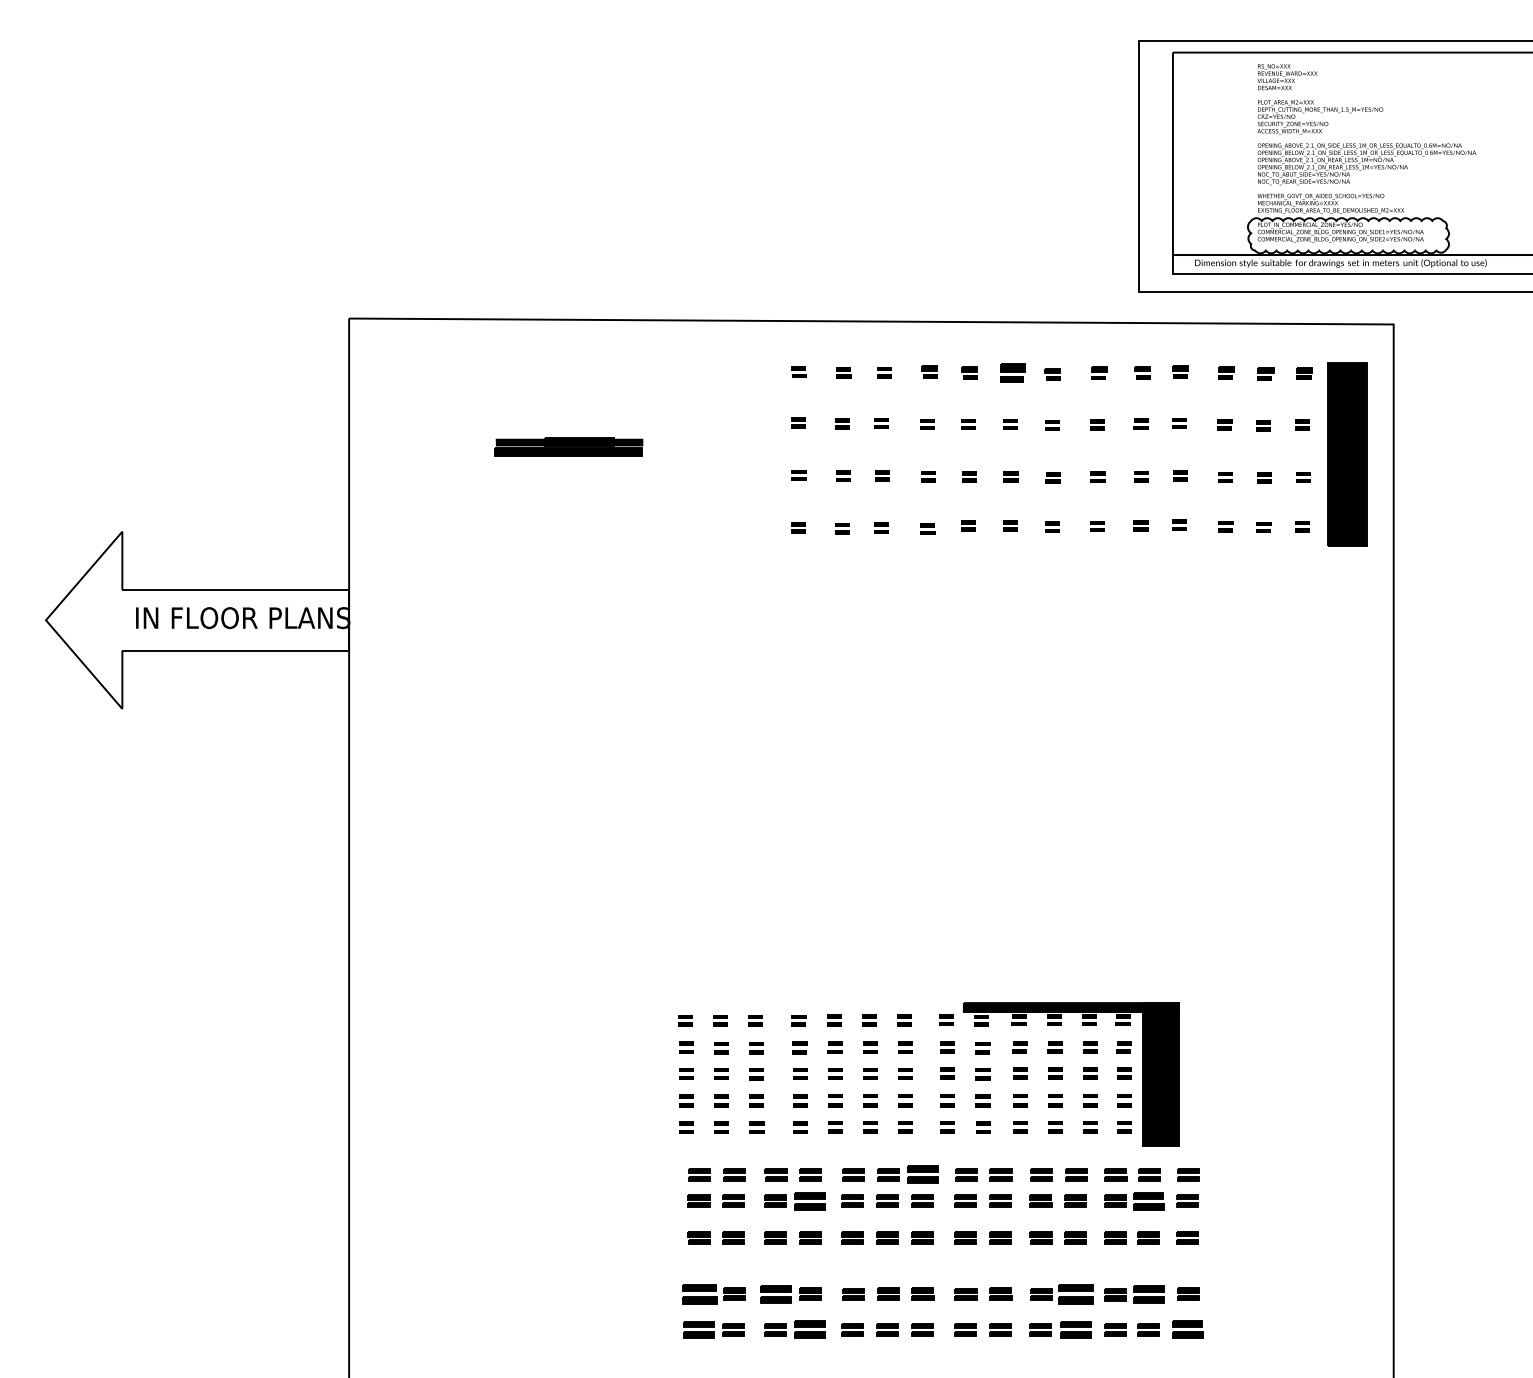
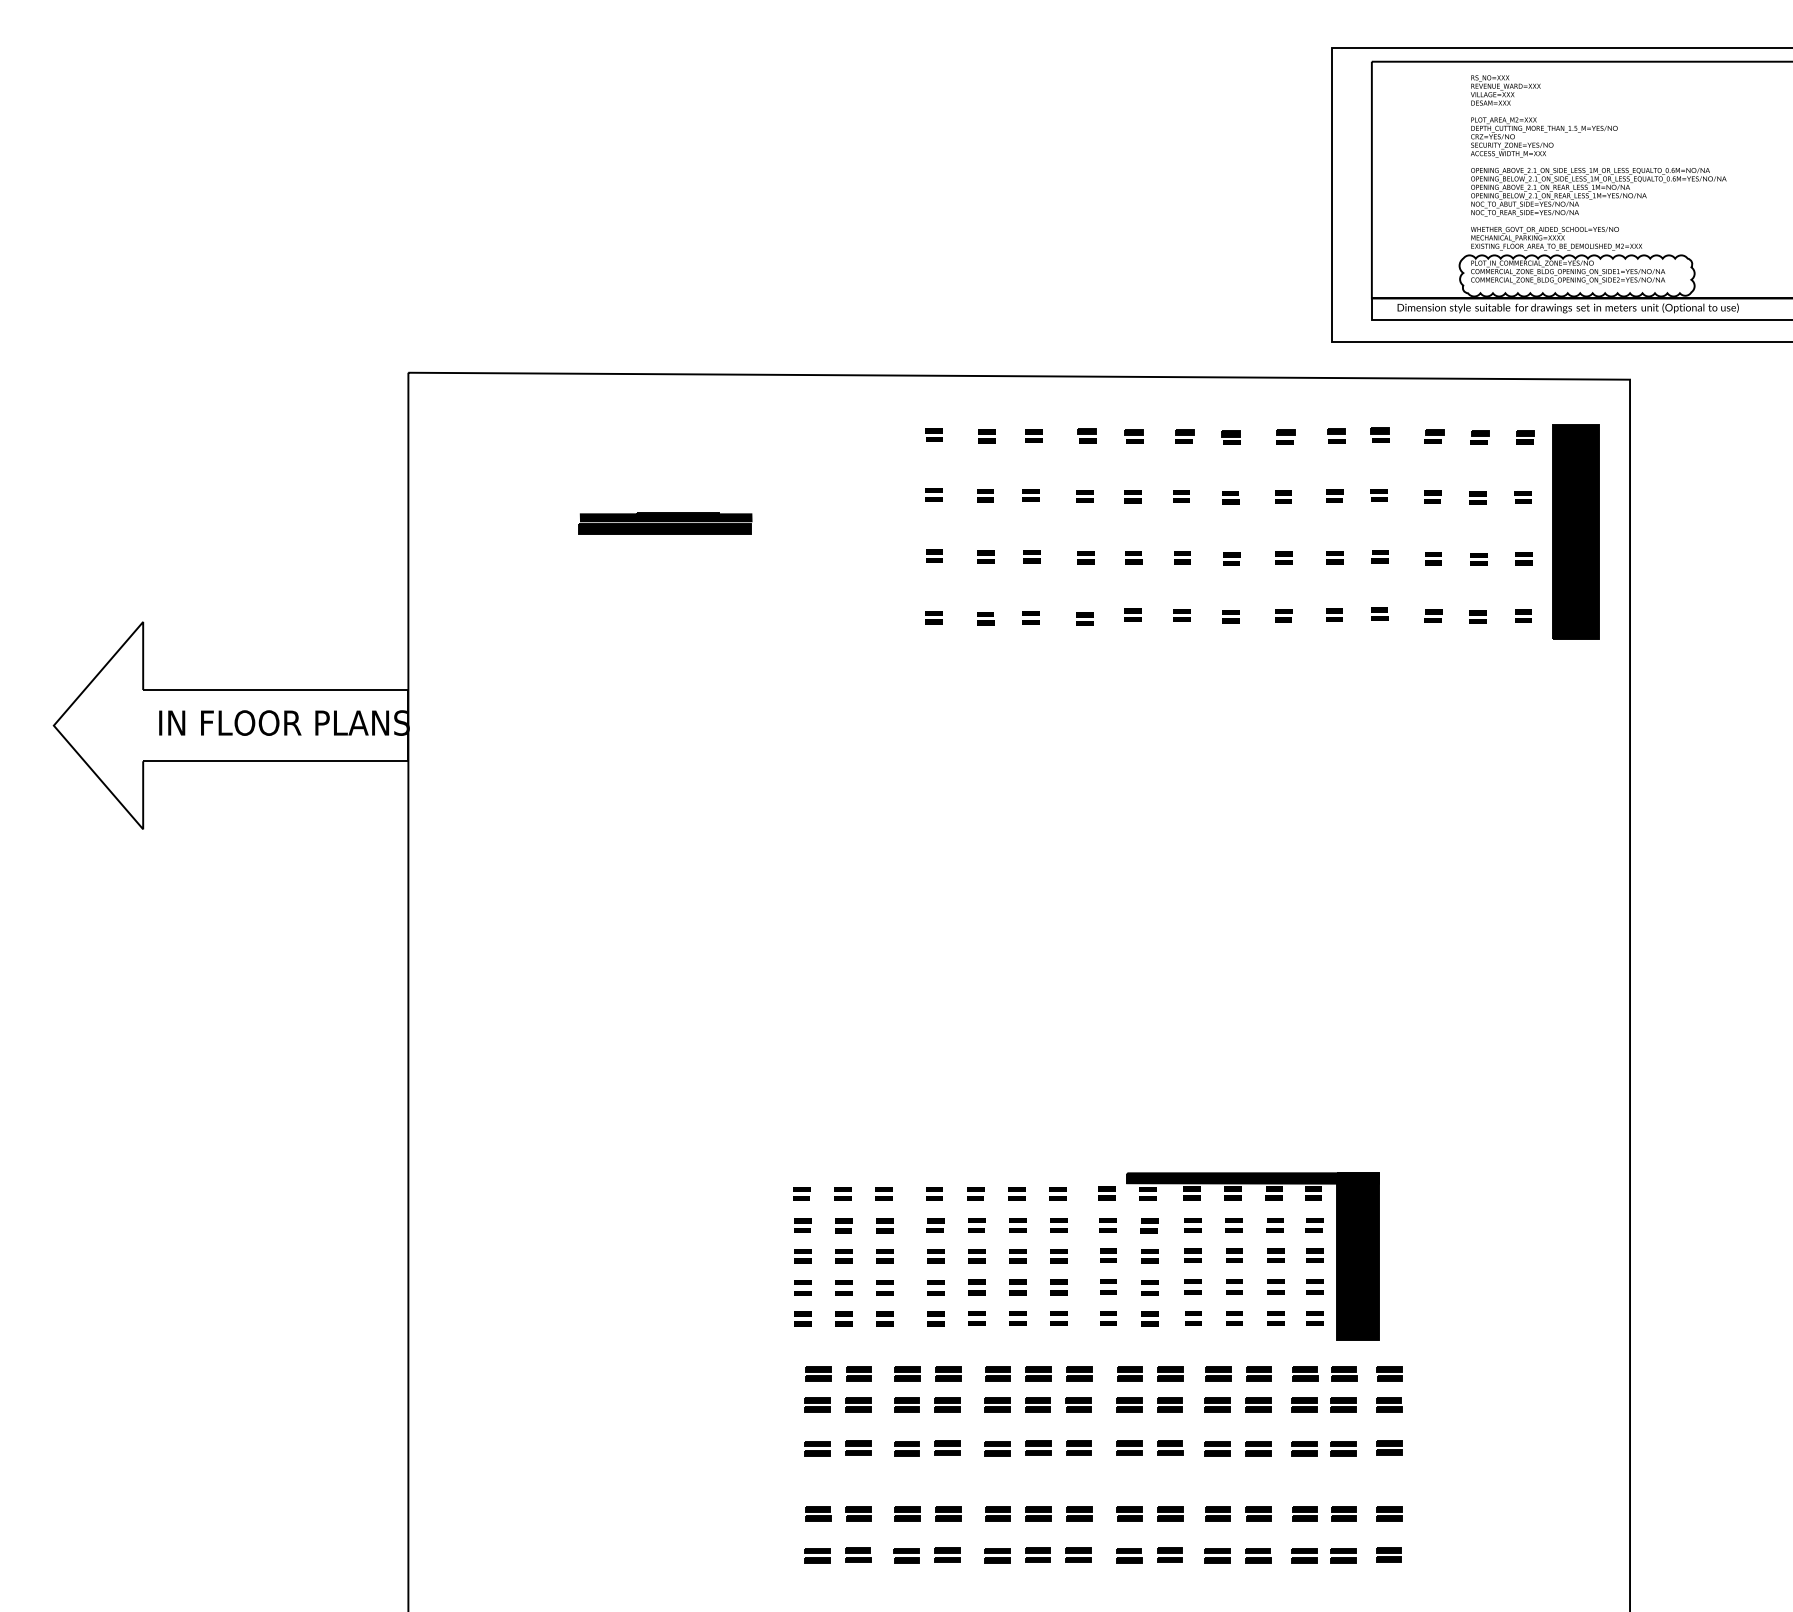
part: (1012, 372) -> (1184, 435), size x0.62
part: (922, 1174) -> (1078, 1373), size x0.71
part: (810, 1200) -> (947, 1404), size x0.71
part: (1148, 1200) -> (1343, 1404), size x0.71
part: (699, 1294) -> (818, 1514), size x0.62
part: (775, 1294) -> (907, 1514), size x0.71
part: (1076, 1294) -> (1259, 1514), size x0.62
part: (1149, 1294) -> (1344, 1514), size x0.71
part: (698, 1329) -> (816, 1555), size x0.71
part: (810, 1329) -> (947, 1555), size x0.71
part: (1075, 1329) -> (1257, 1555), size x0.71
part: (1187, 1329) -> (1388, 1555), size x0.71

